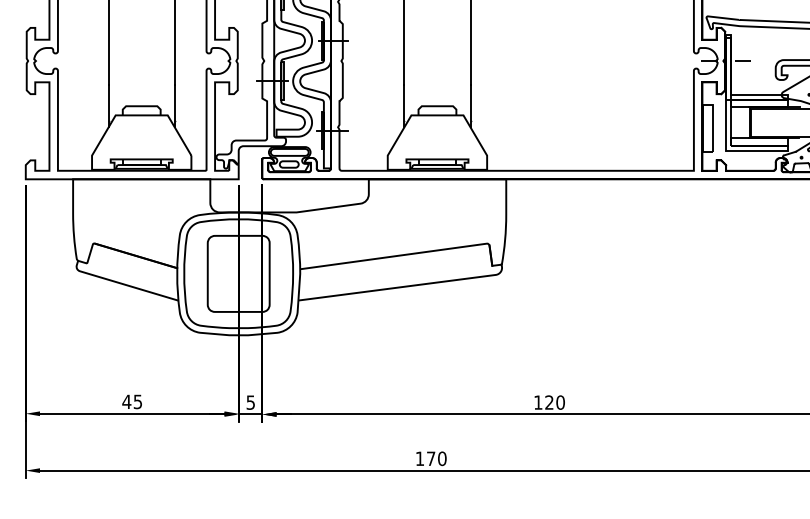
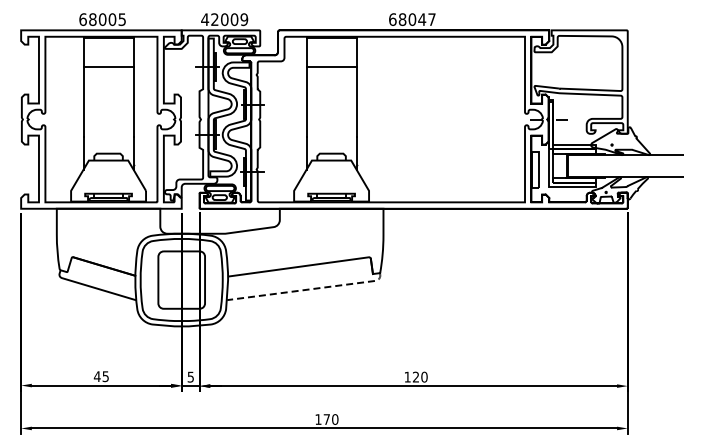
line: (413, 285) -> (313, 288), solid -> dashed

